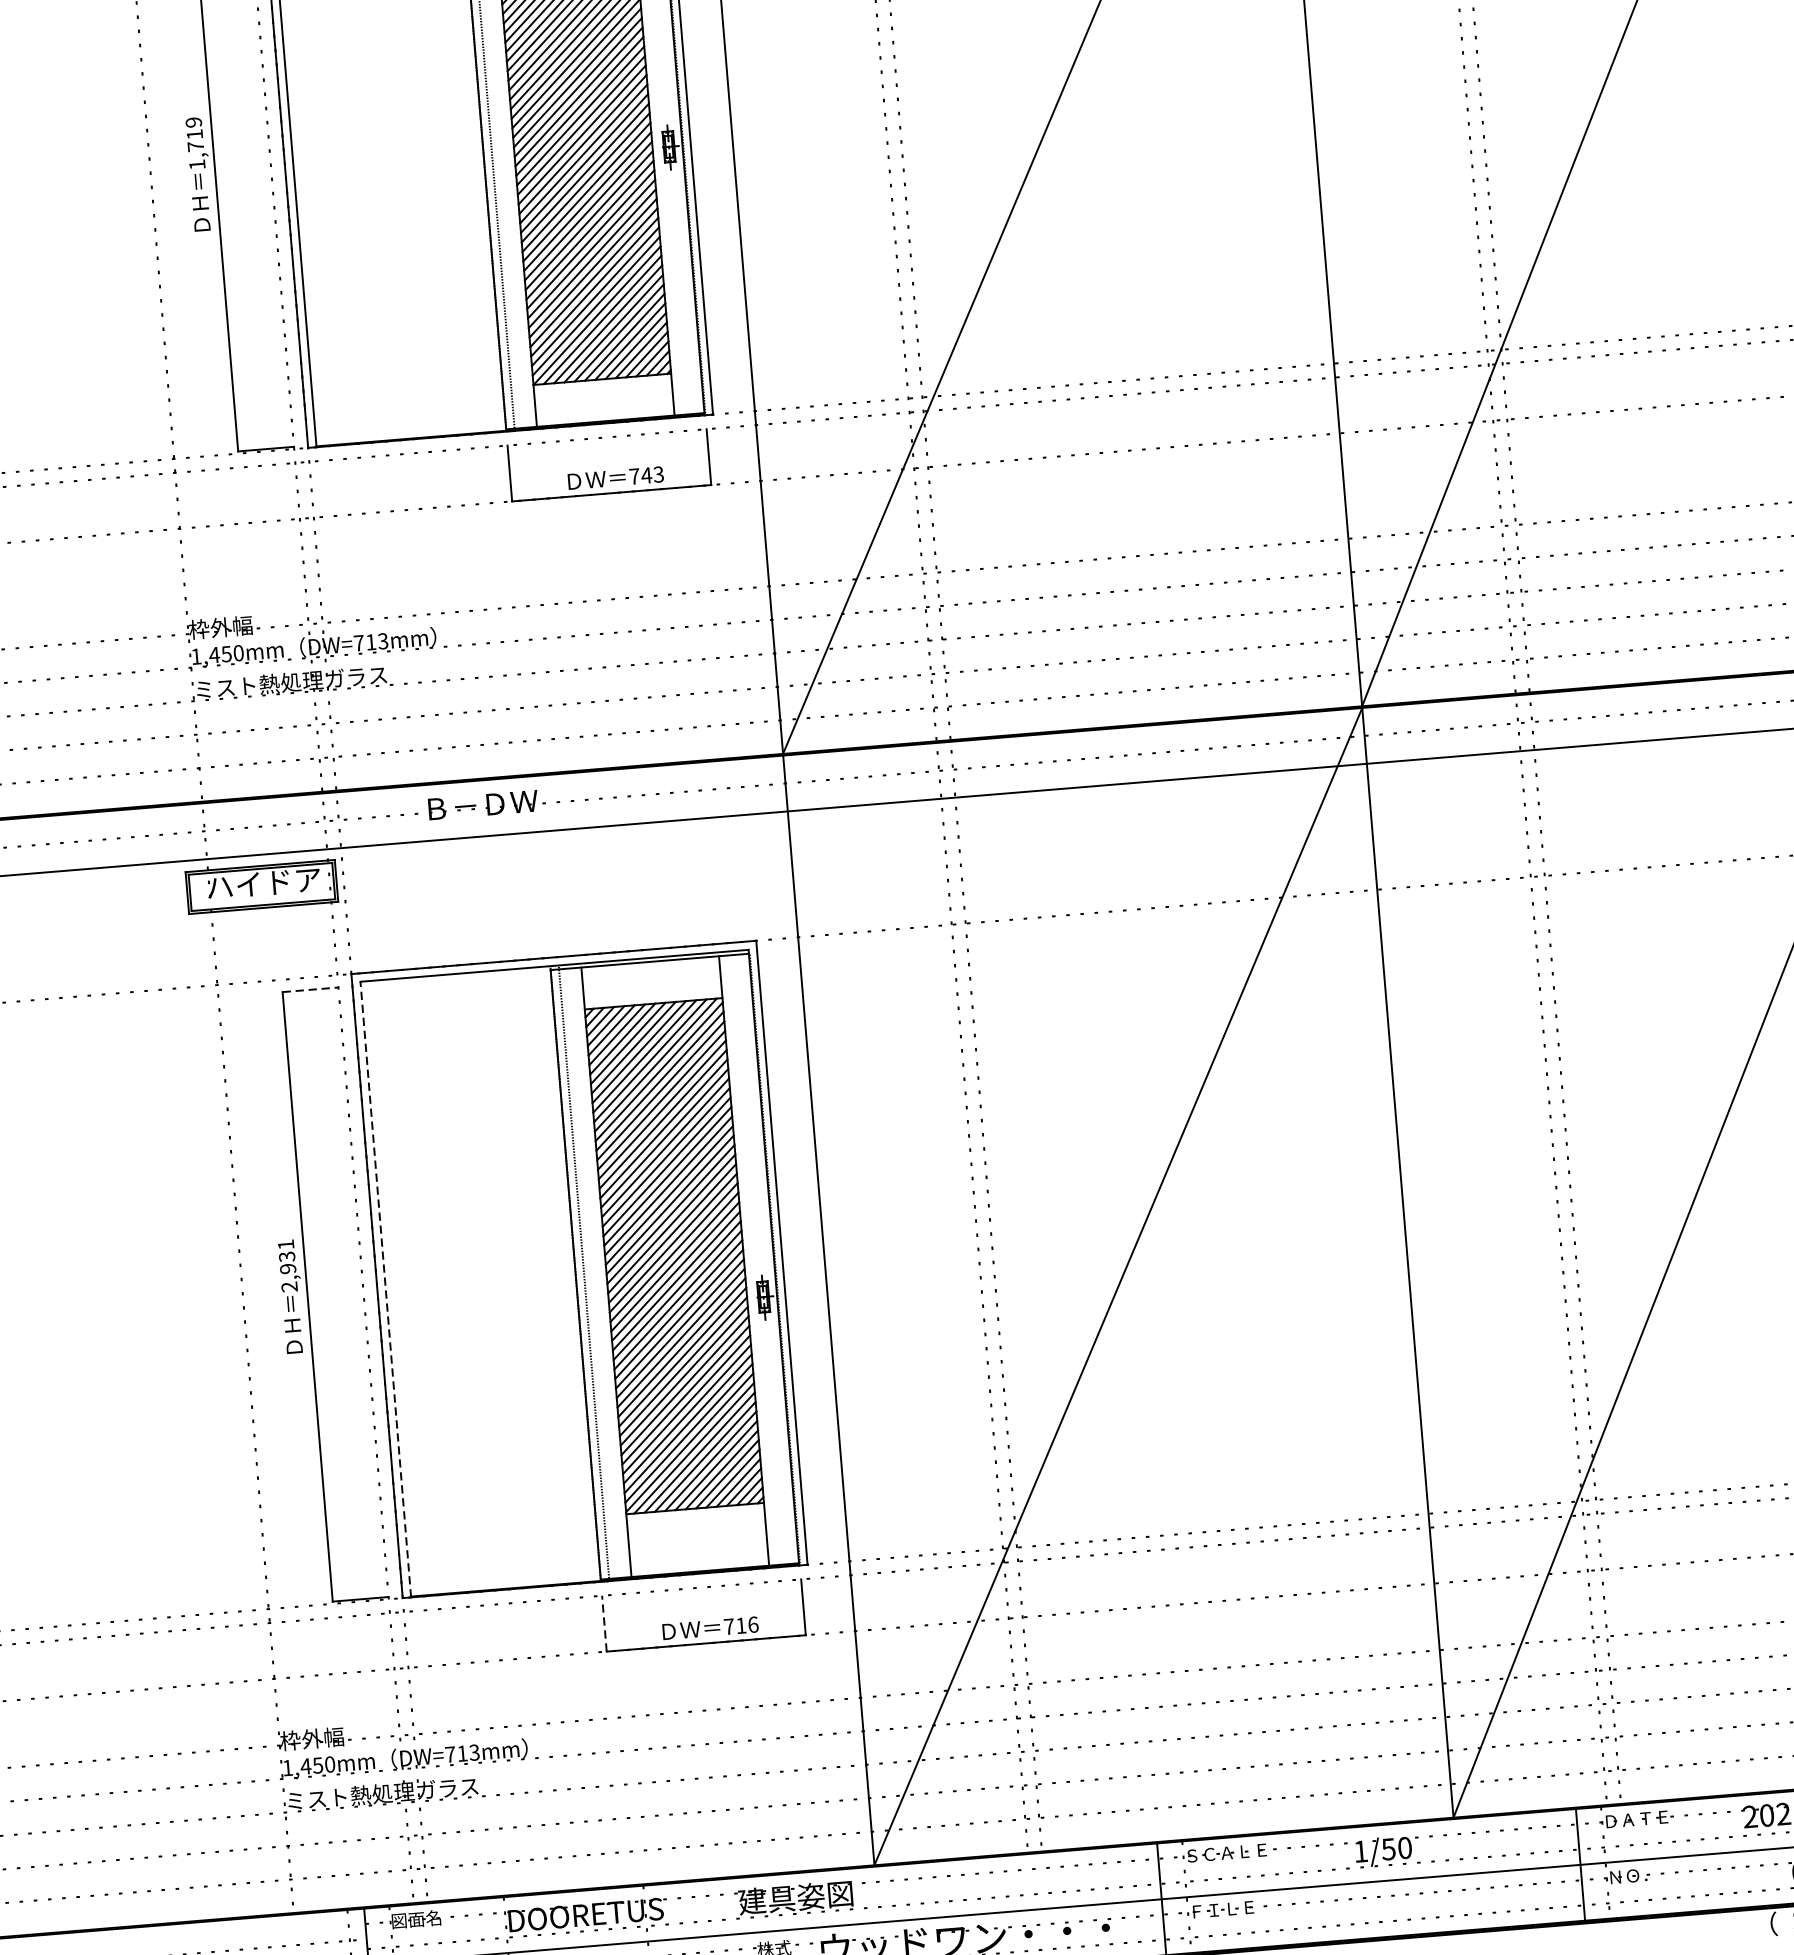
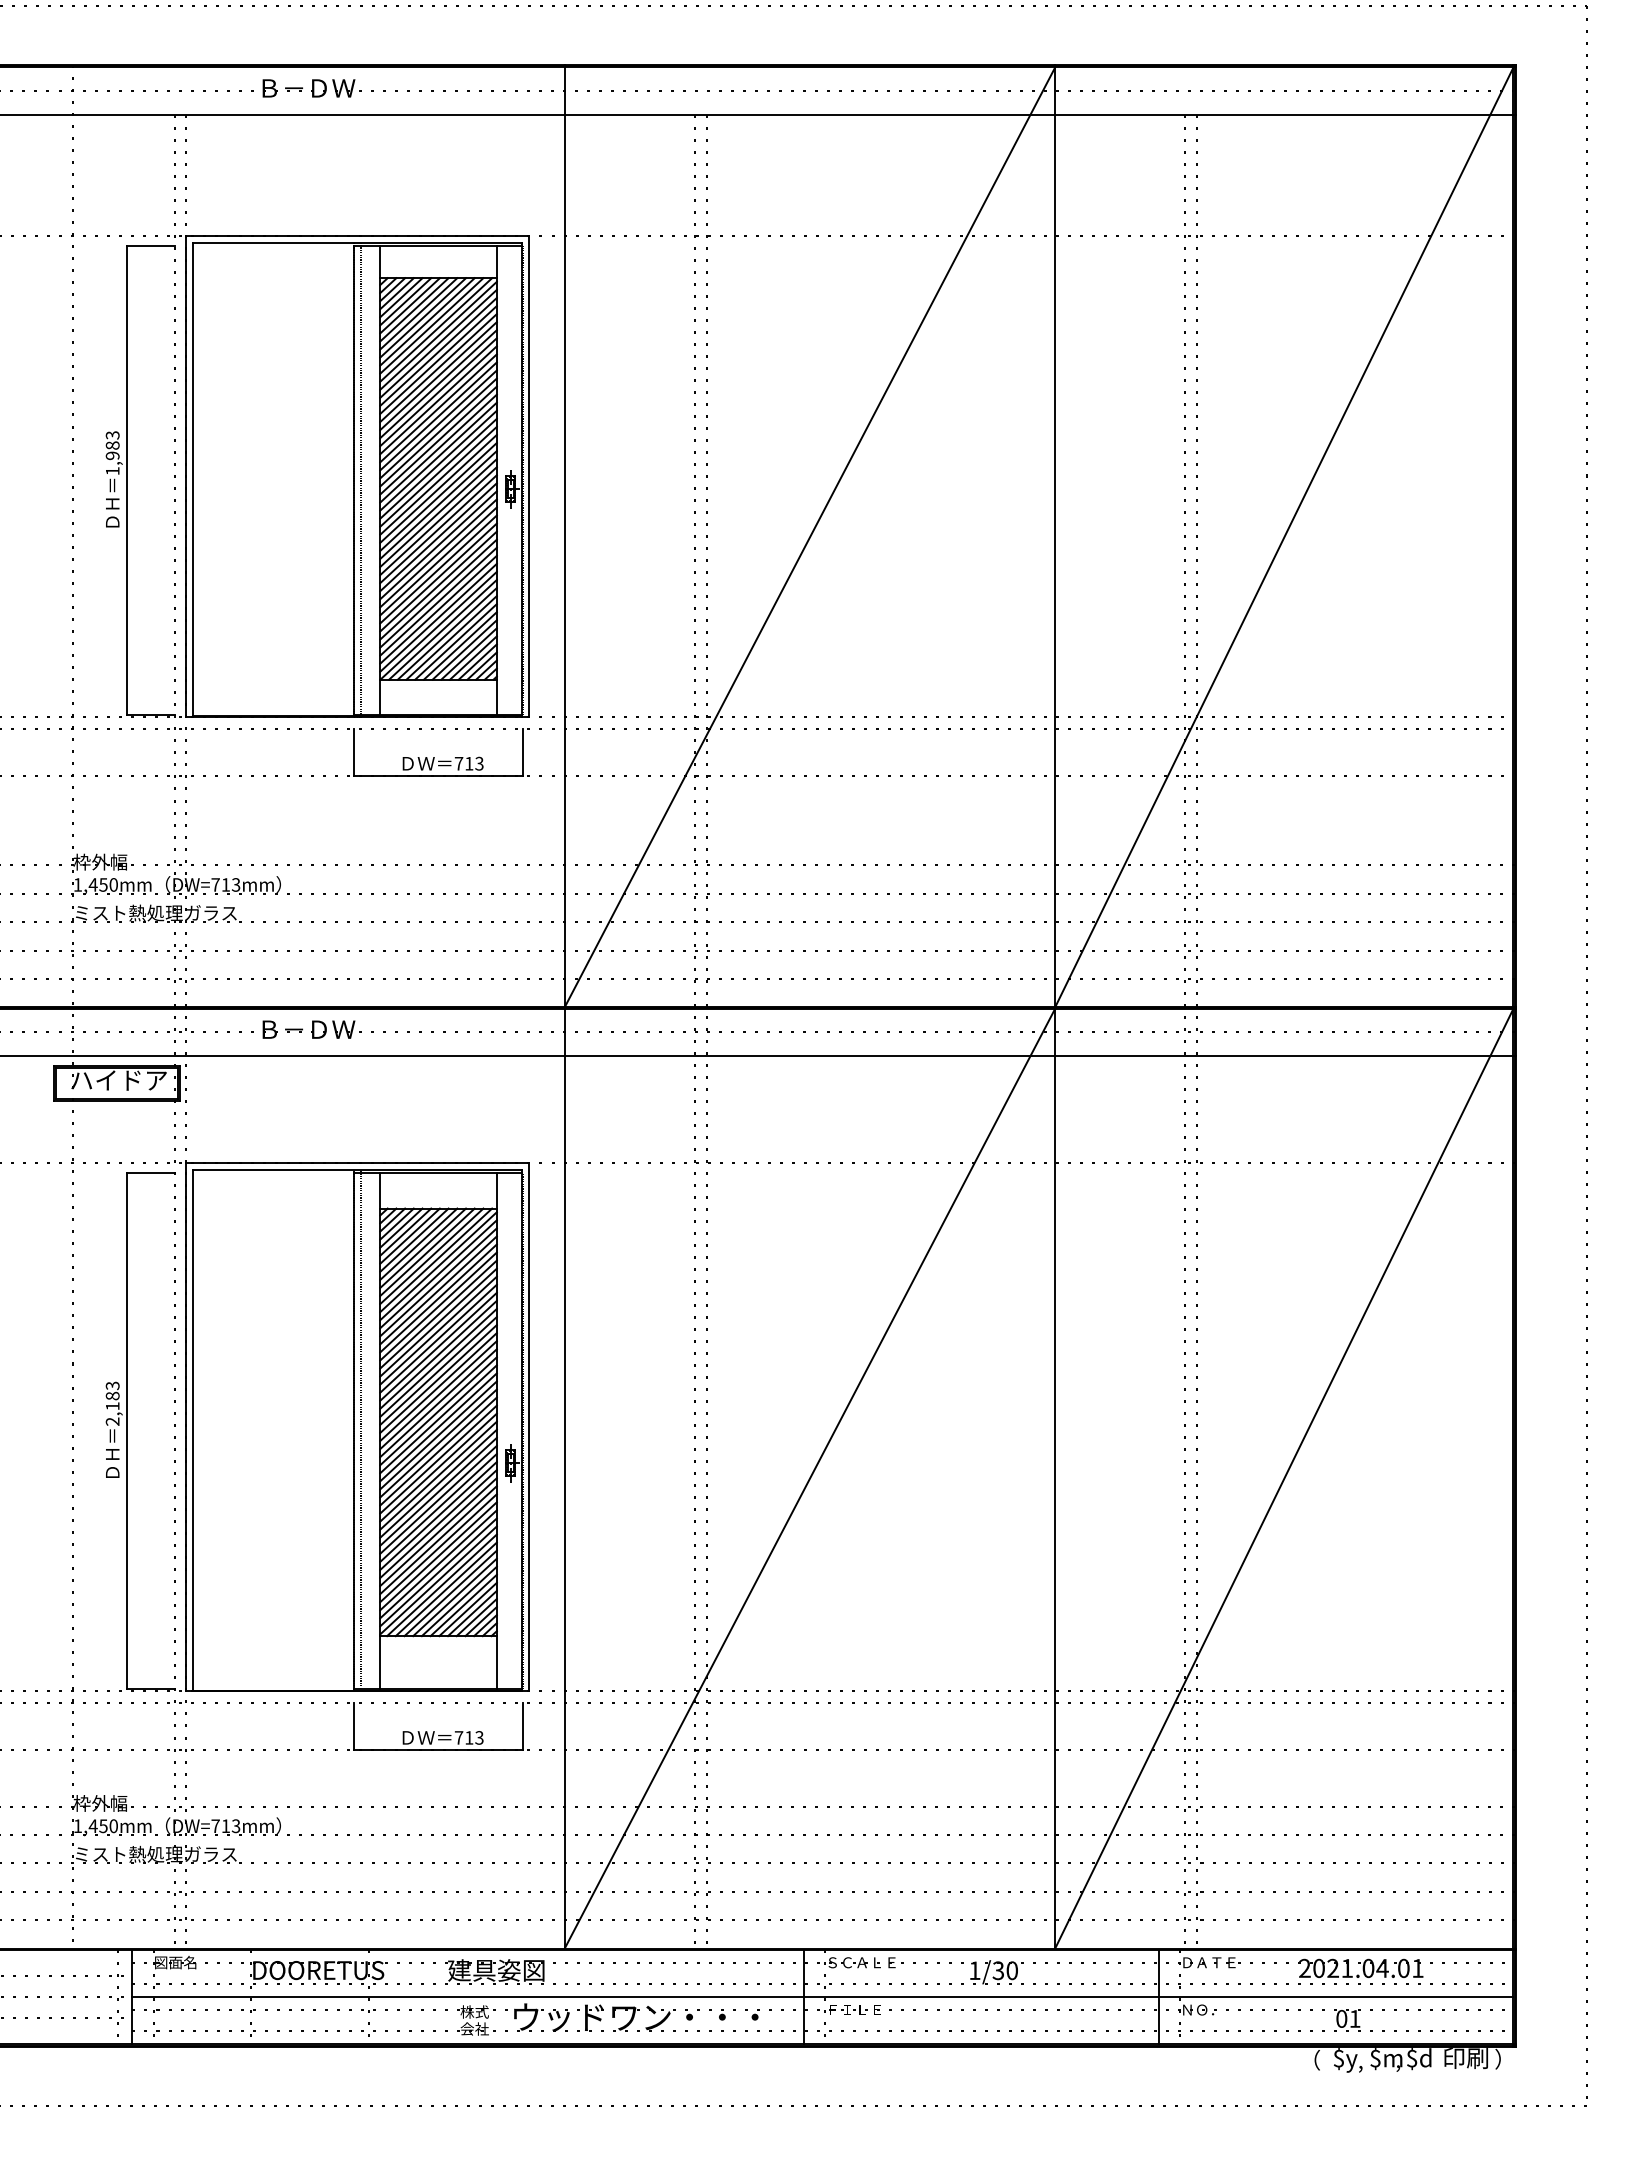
text: (194, 134) -> (112, 445), 1,719 -> 1,983
text: (645, 475) -> (468, 763), 743 -> 713
line: (310, 990) -> (150, 1173), dashed -> solid
text: (286, 1256) -> (112, 1395), 2,931 -> 2,183
line: (385, 1289) -> (193, 1430), dashed -> solid
line: (604, 1623) -> (354, 1726), dashed -> solid
text: (753, 1624) -> (479, 1737), 716 -> 713
text: (1388, 1849) -> (998, 1970), 1/50 -> 1/30

